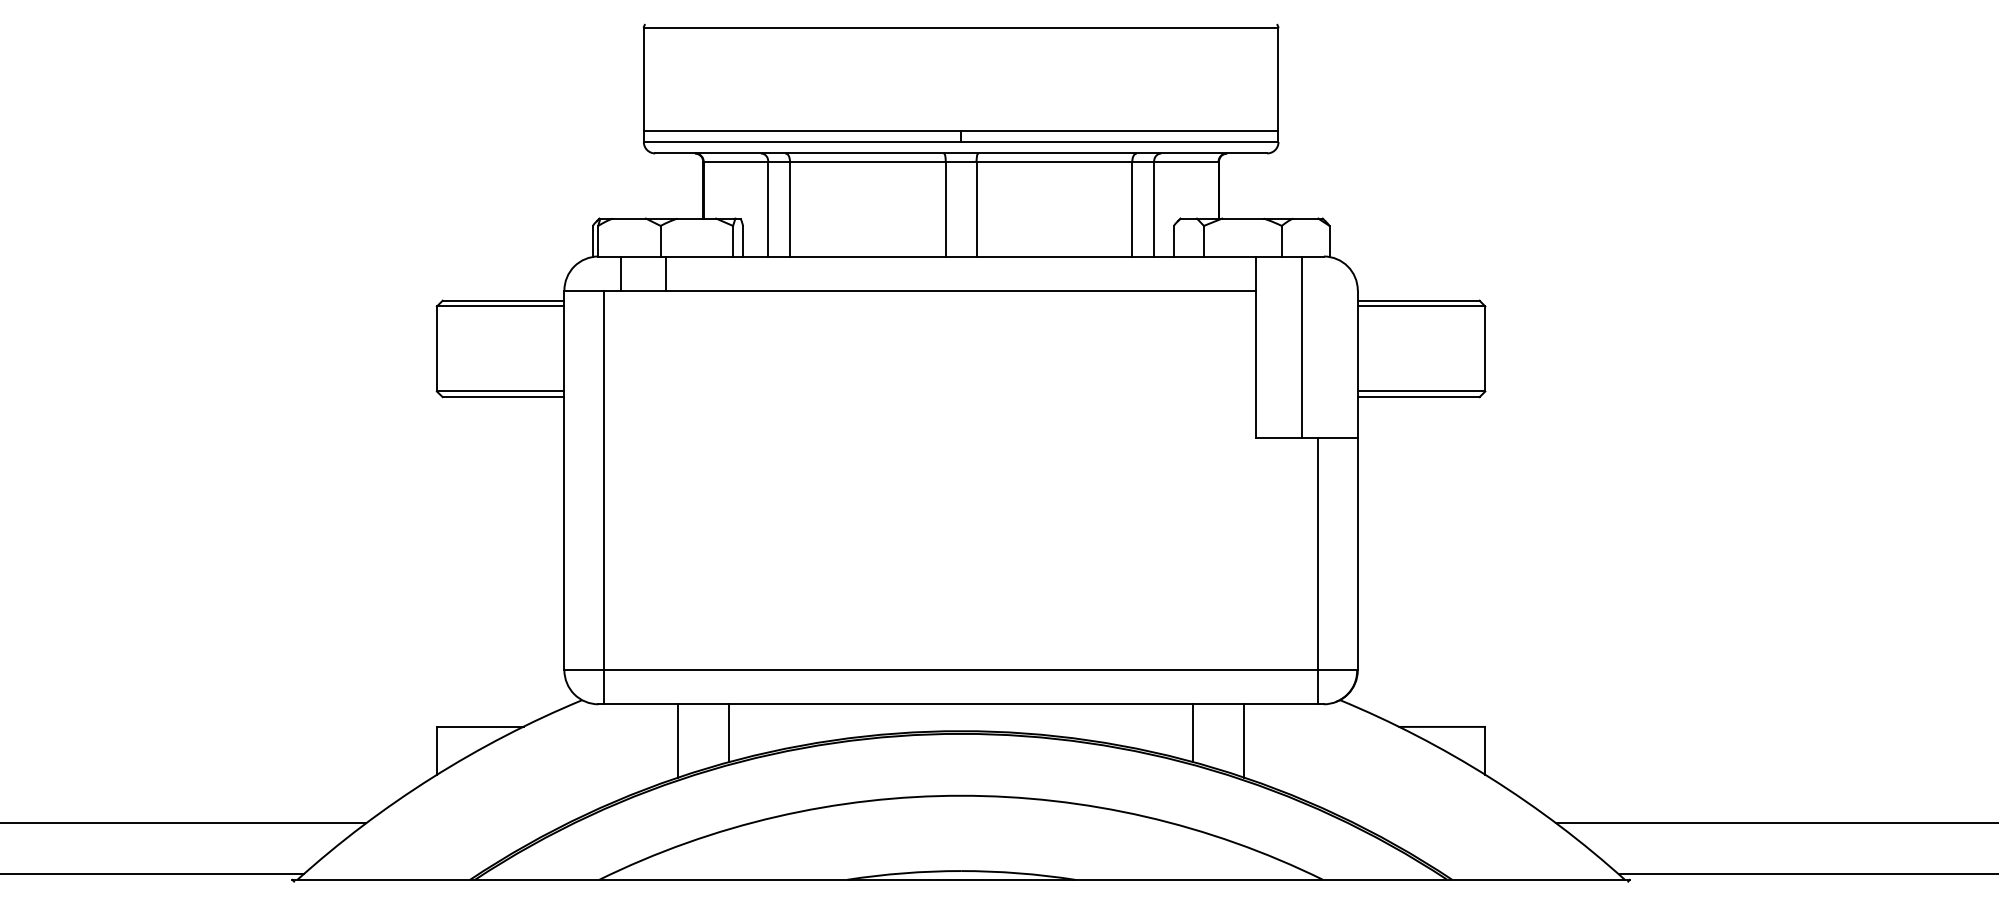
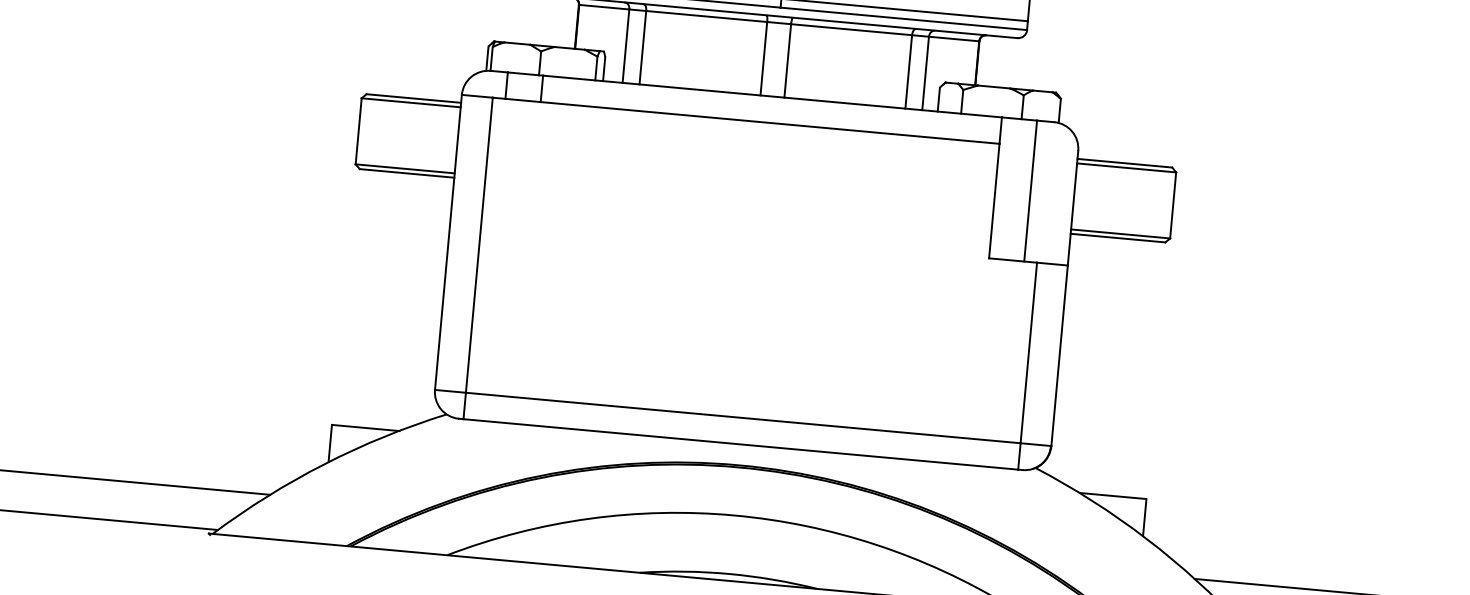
line: (728, 733) -> (558, 450), removed
line: (1193, 733) -> (919, 483), removed
line: (677, 740) -> (517, 452), removed
line: (1244, 740) -> (958, 492), removed

